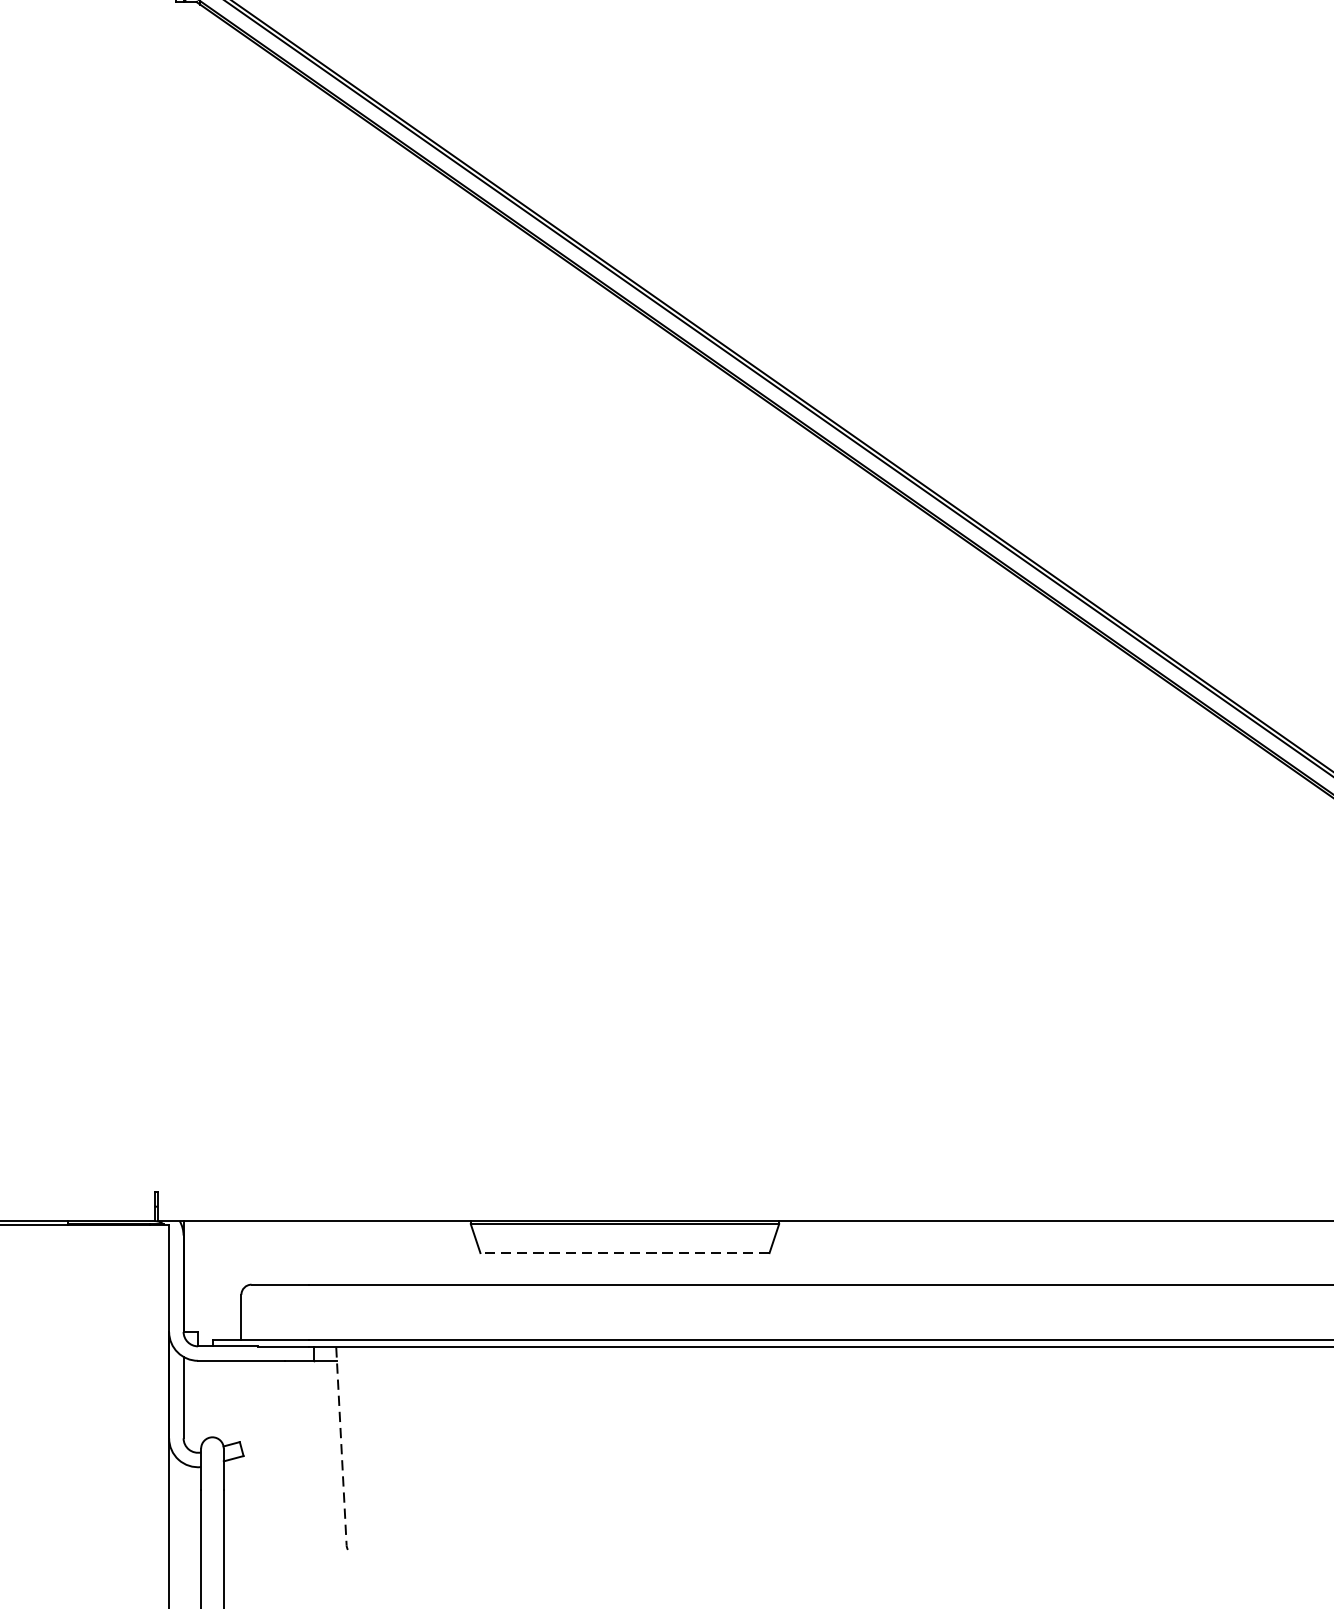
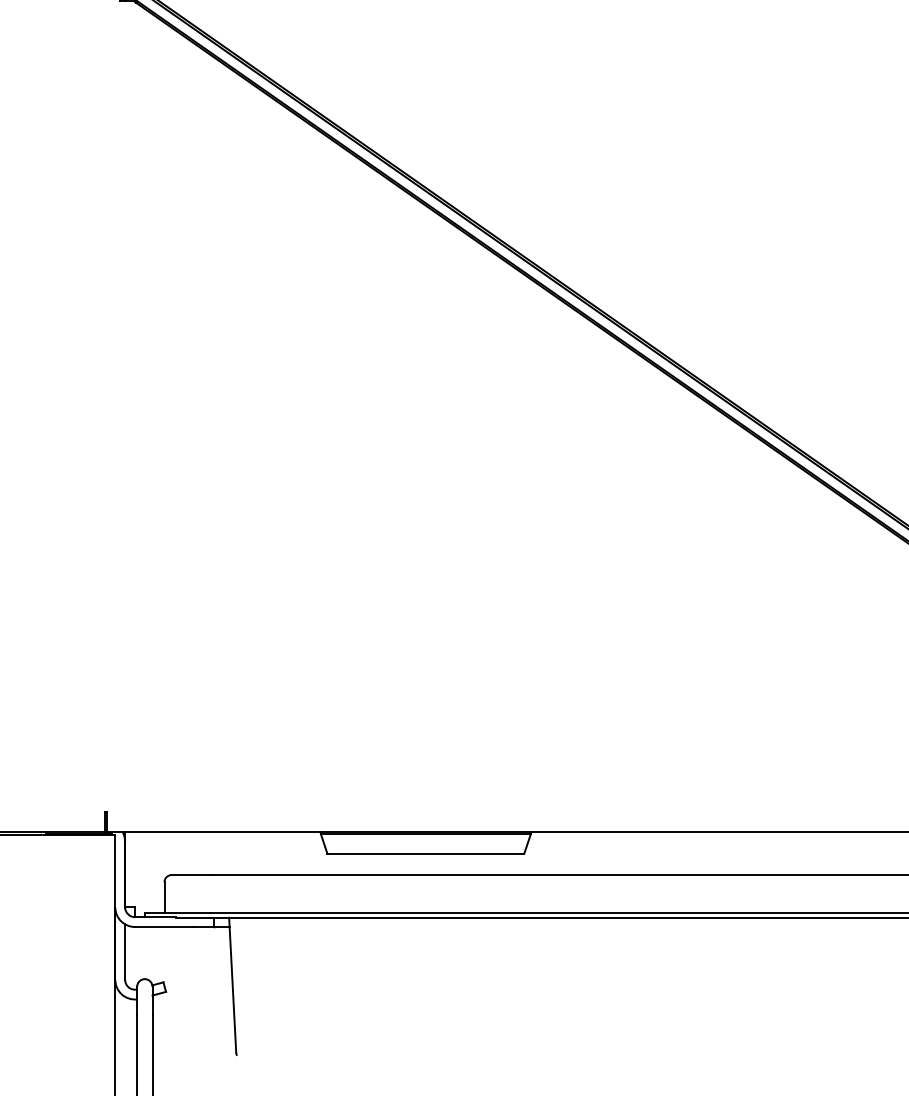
line: (624, 1252) -> (425, 853), dashed -> solid
line: (341, 1446) -> (232, 985), dashed -> solid

